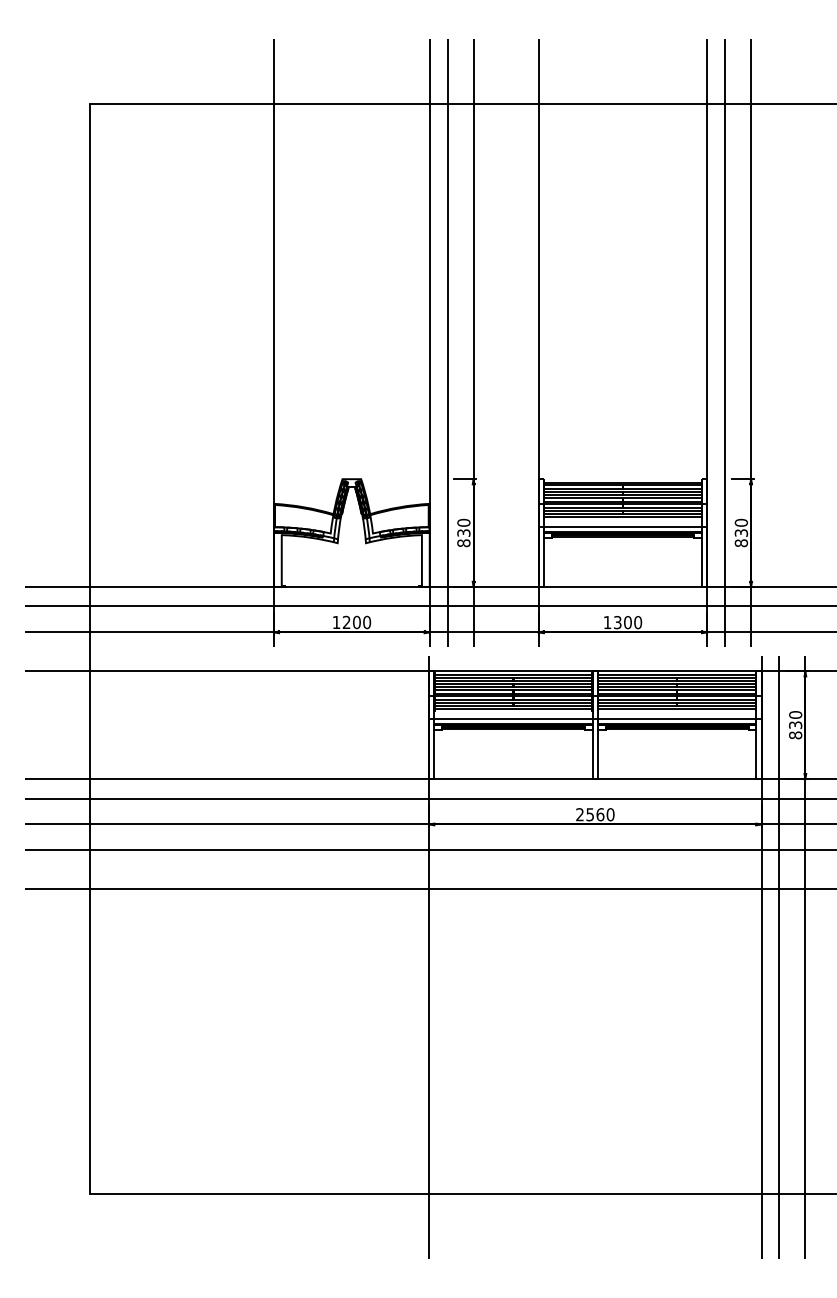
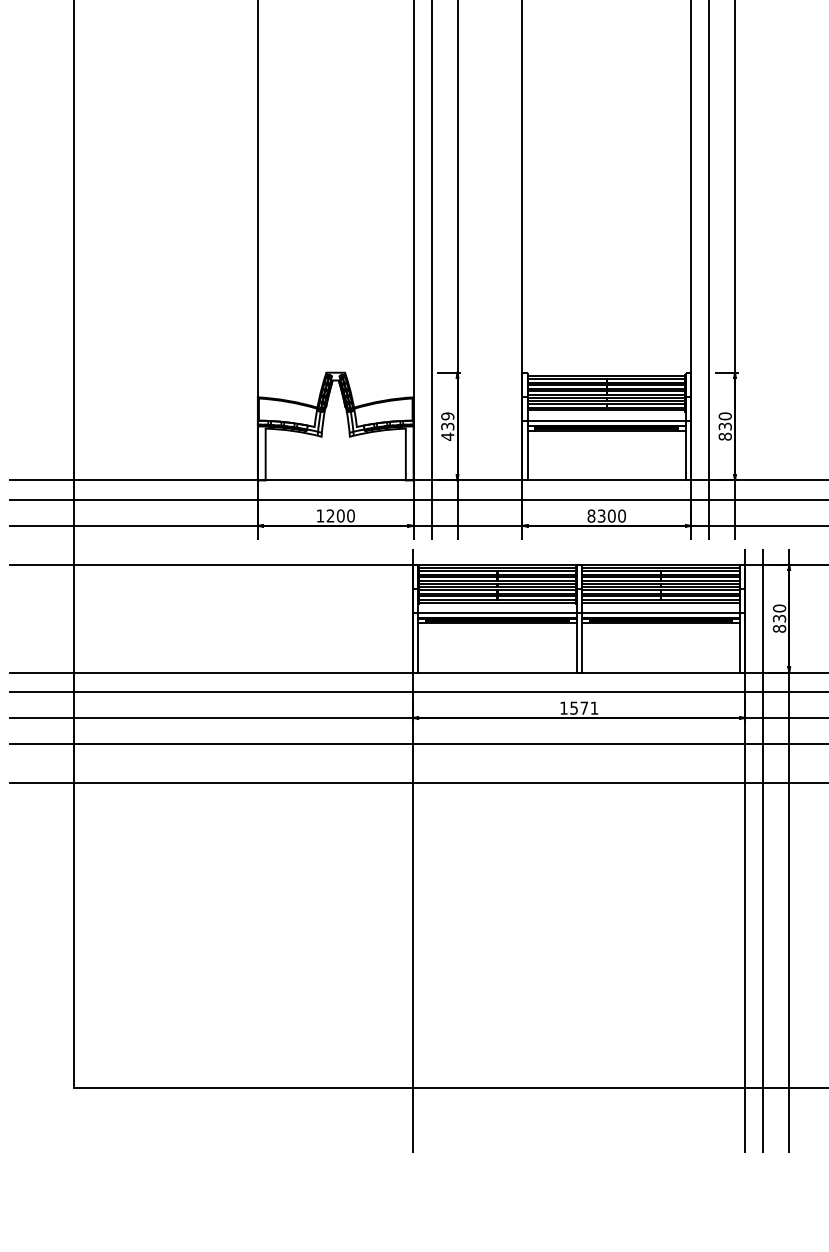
text: (463, 533) -> (447, 427), 830 -> 439
text: (607, 622) -> (591, 516), 1300 -> 8300
text: (595, 814) -> (579, 708), 2560 -> 1571

